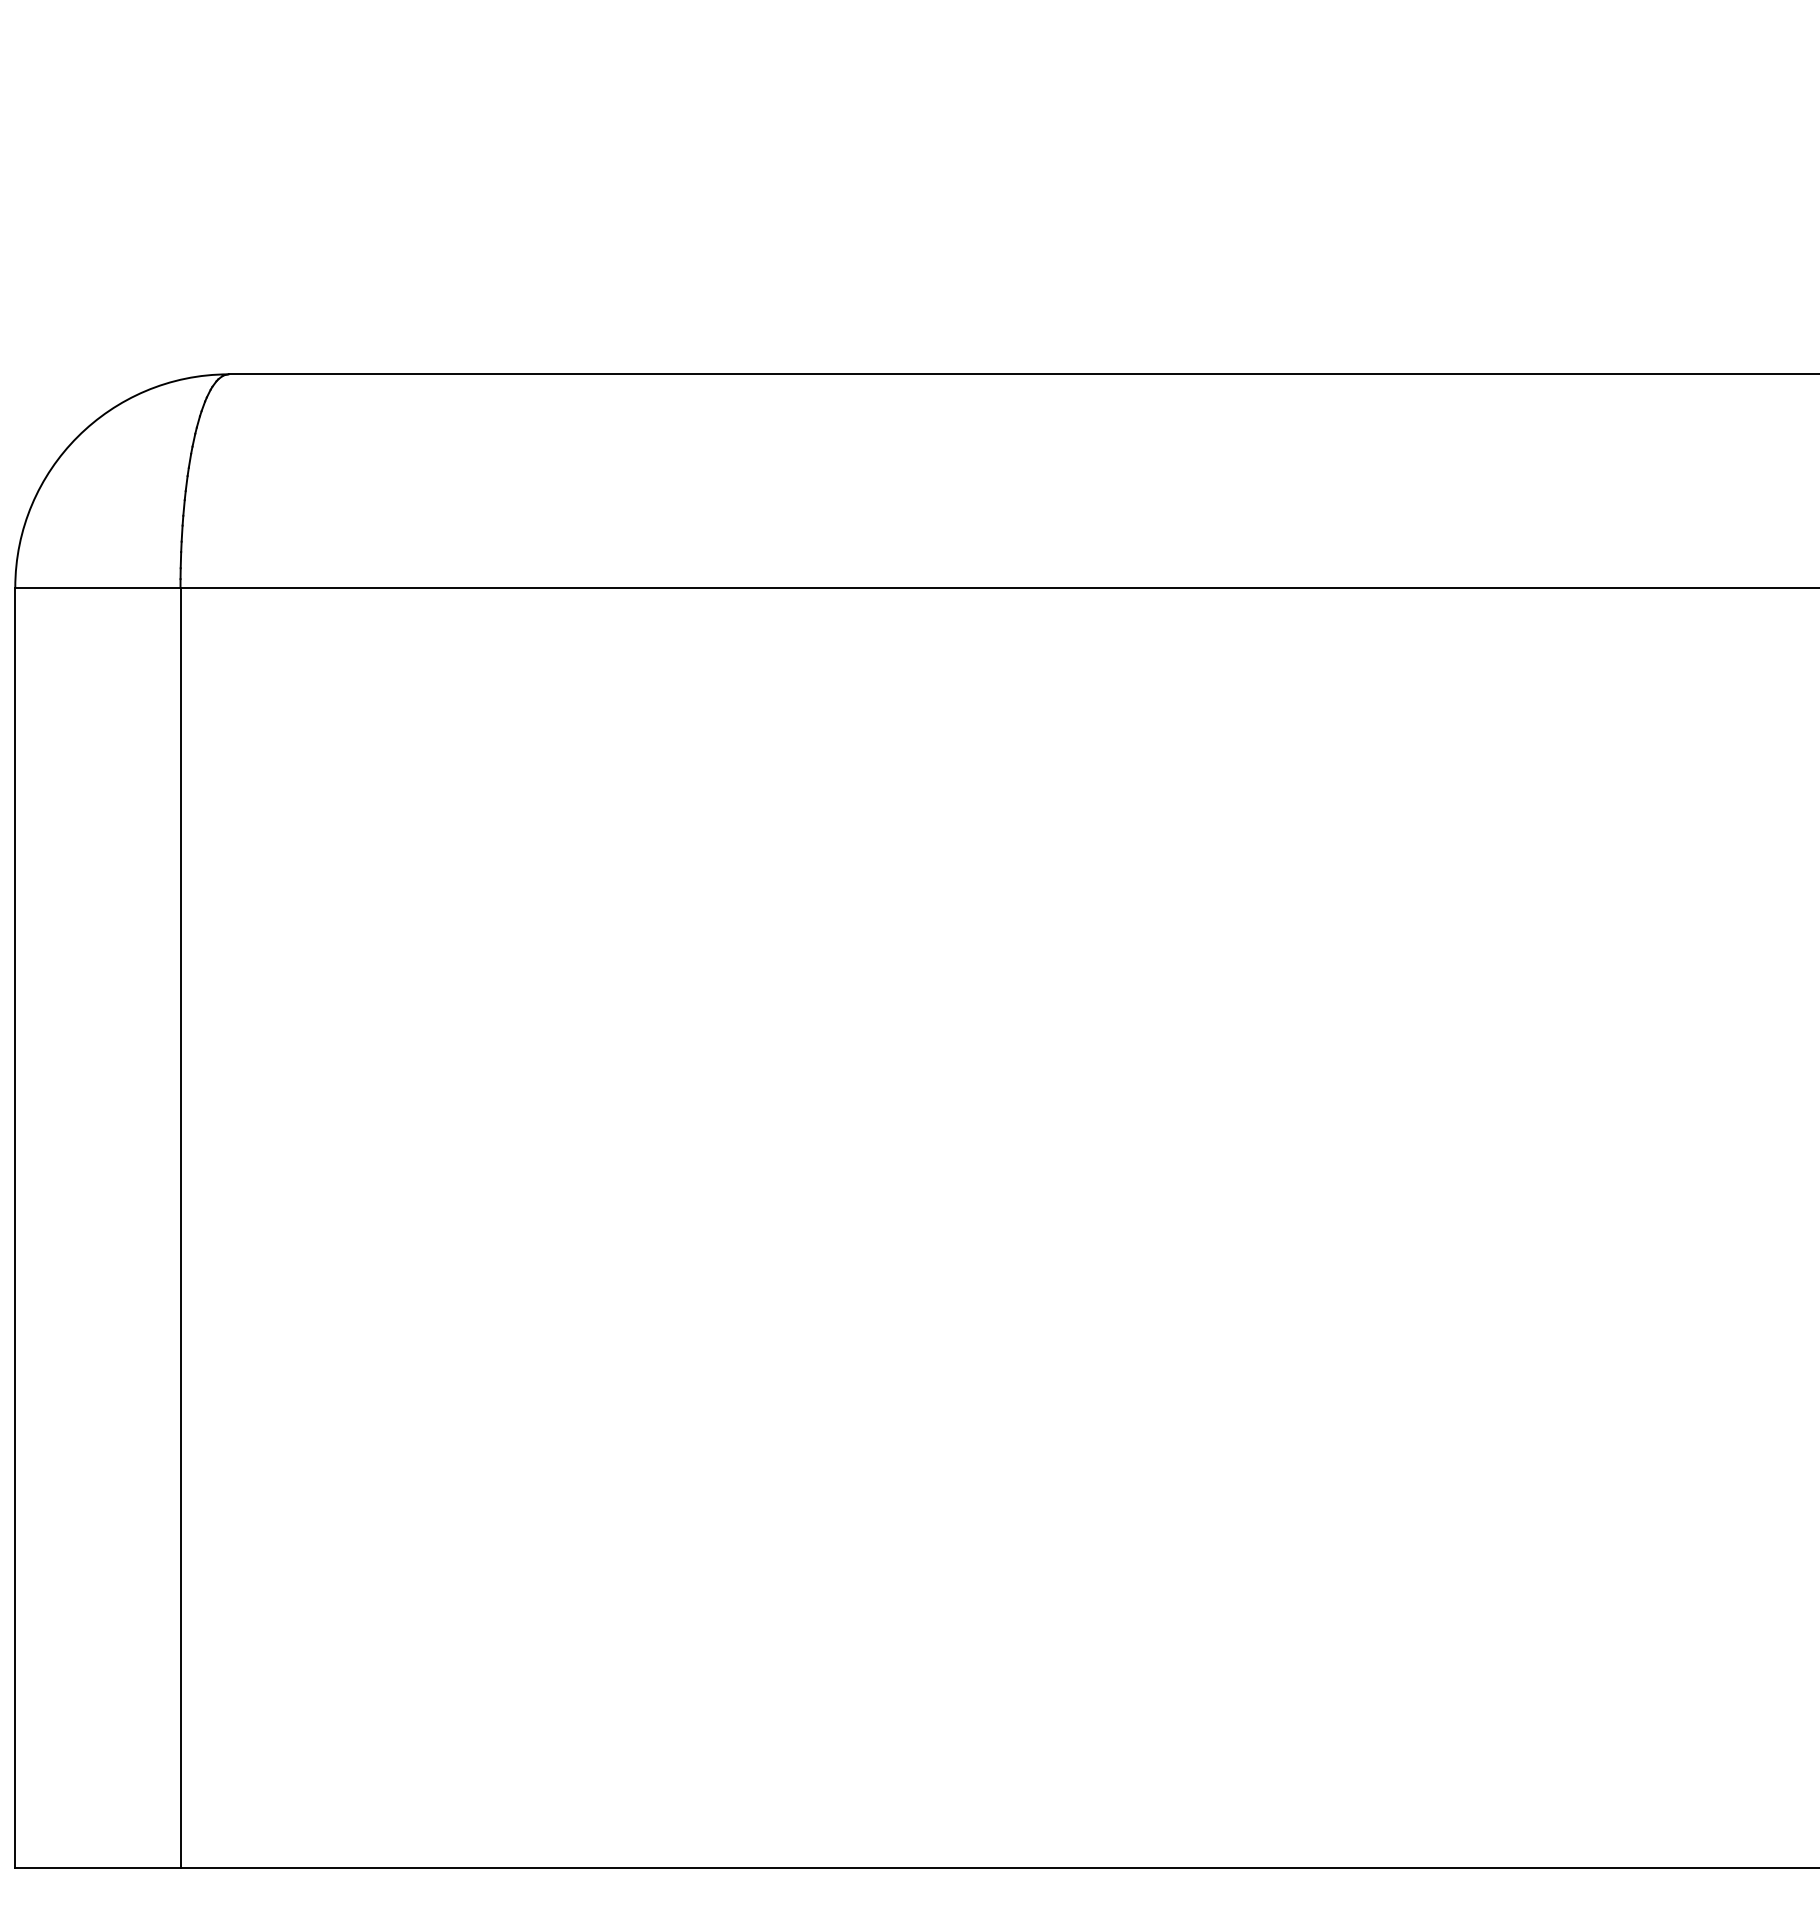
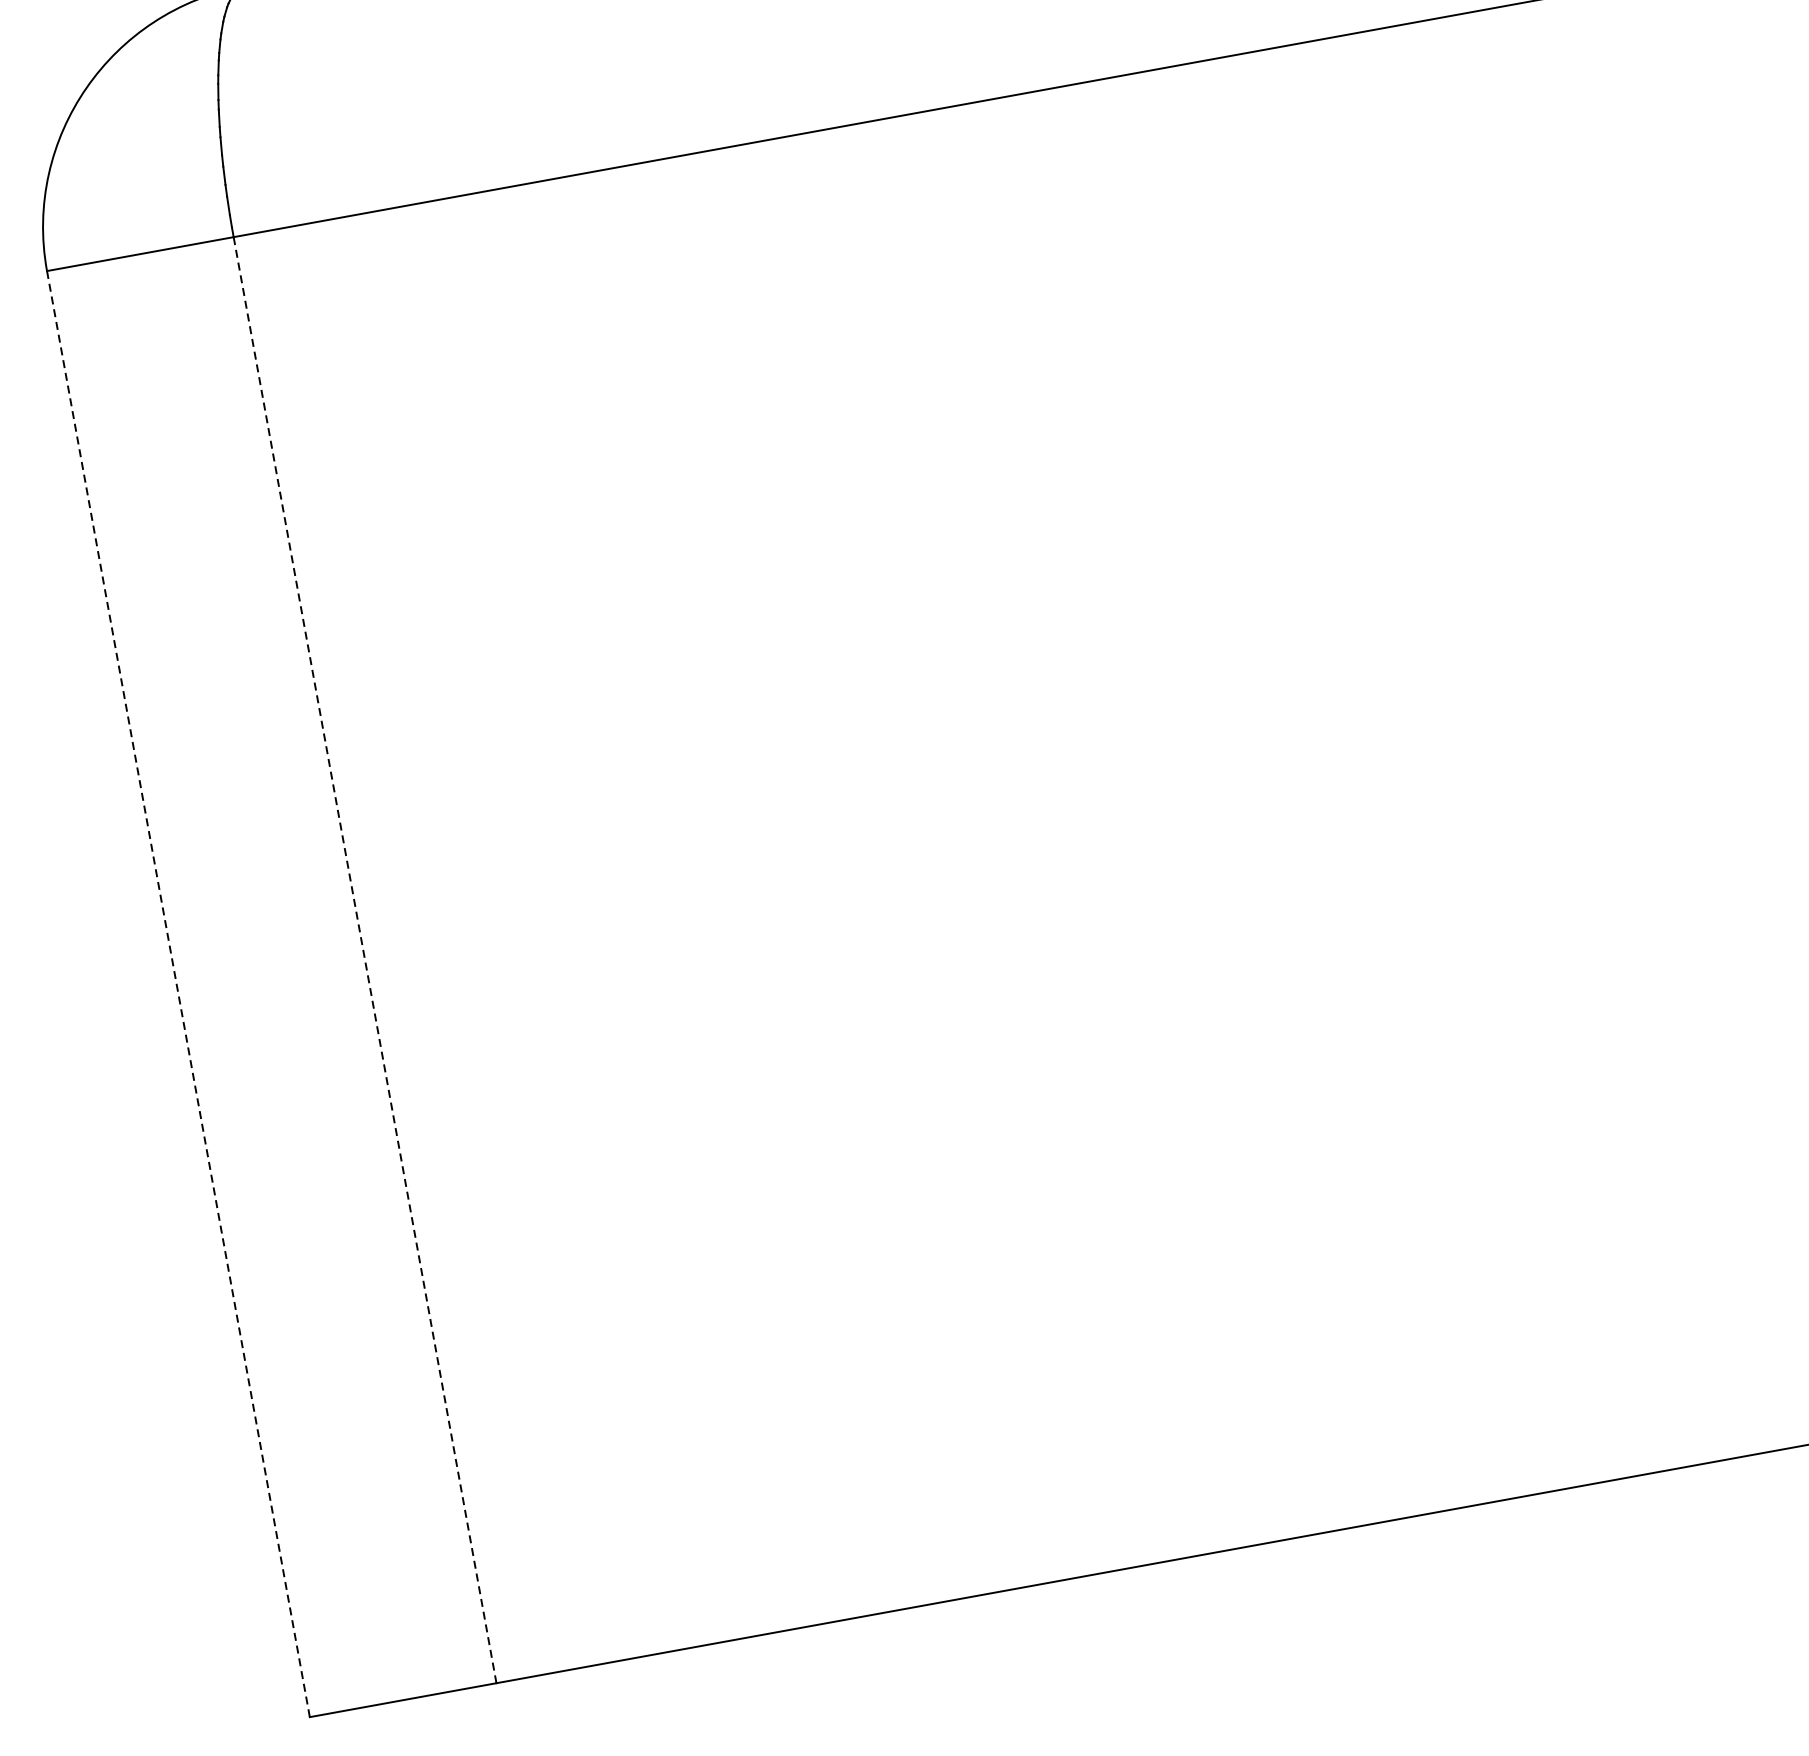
line: (15, 1228) -> (178, 994), solid -> dashed
line: (180, 1228) -> (365, 960), solid -> dashed

